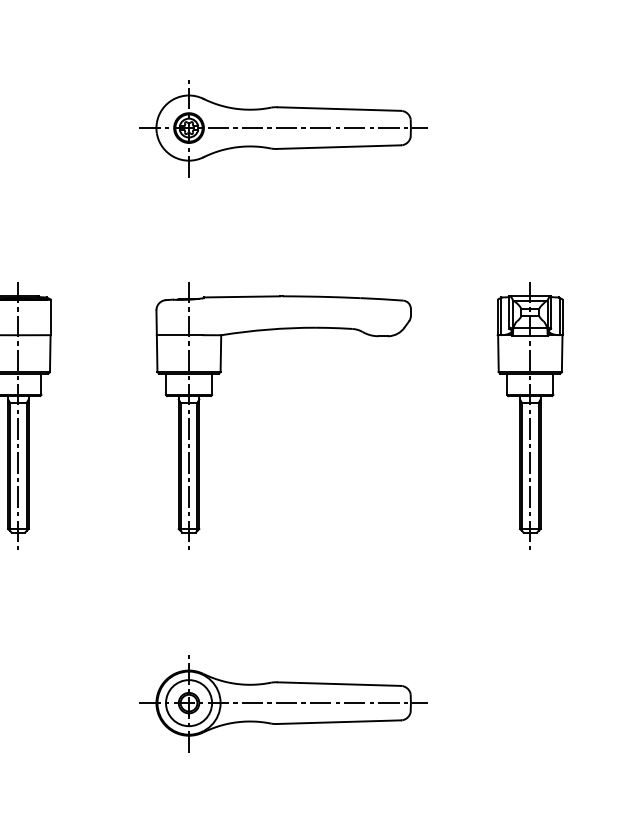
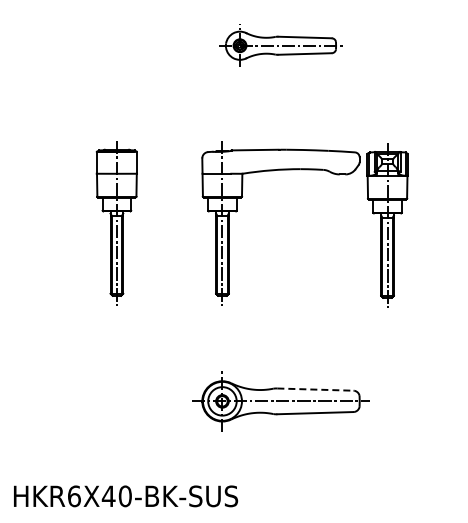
part: (282, 127) -> (280, 45), size x0.7
part: (530, 415) -> (387, 225), moved
line: (339, 683) -> (315, 389), solid -> dashed

